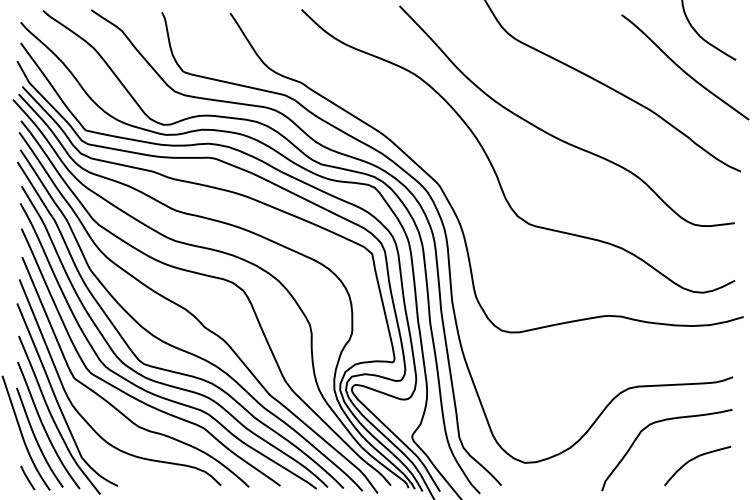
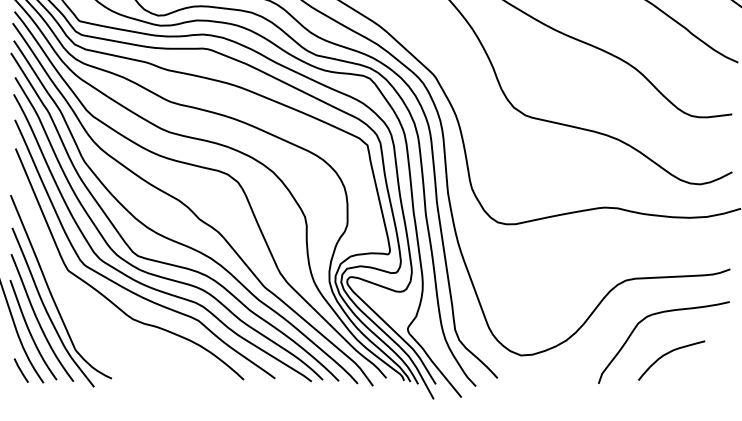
curve: (81, 414) -> (75, 306), removed
curve: (694, 459) -> (668, 354), moved

